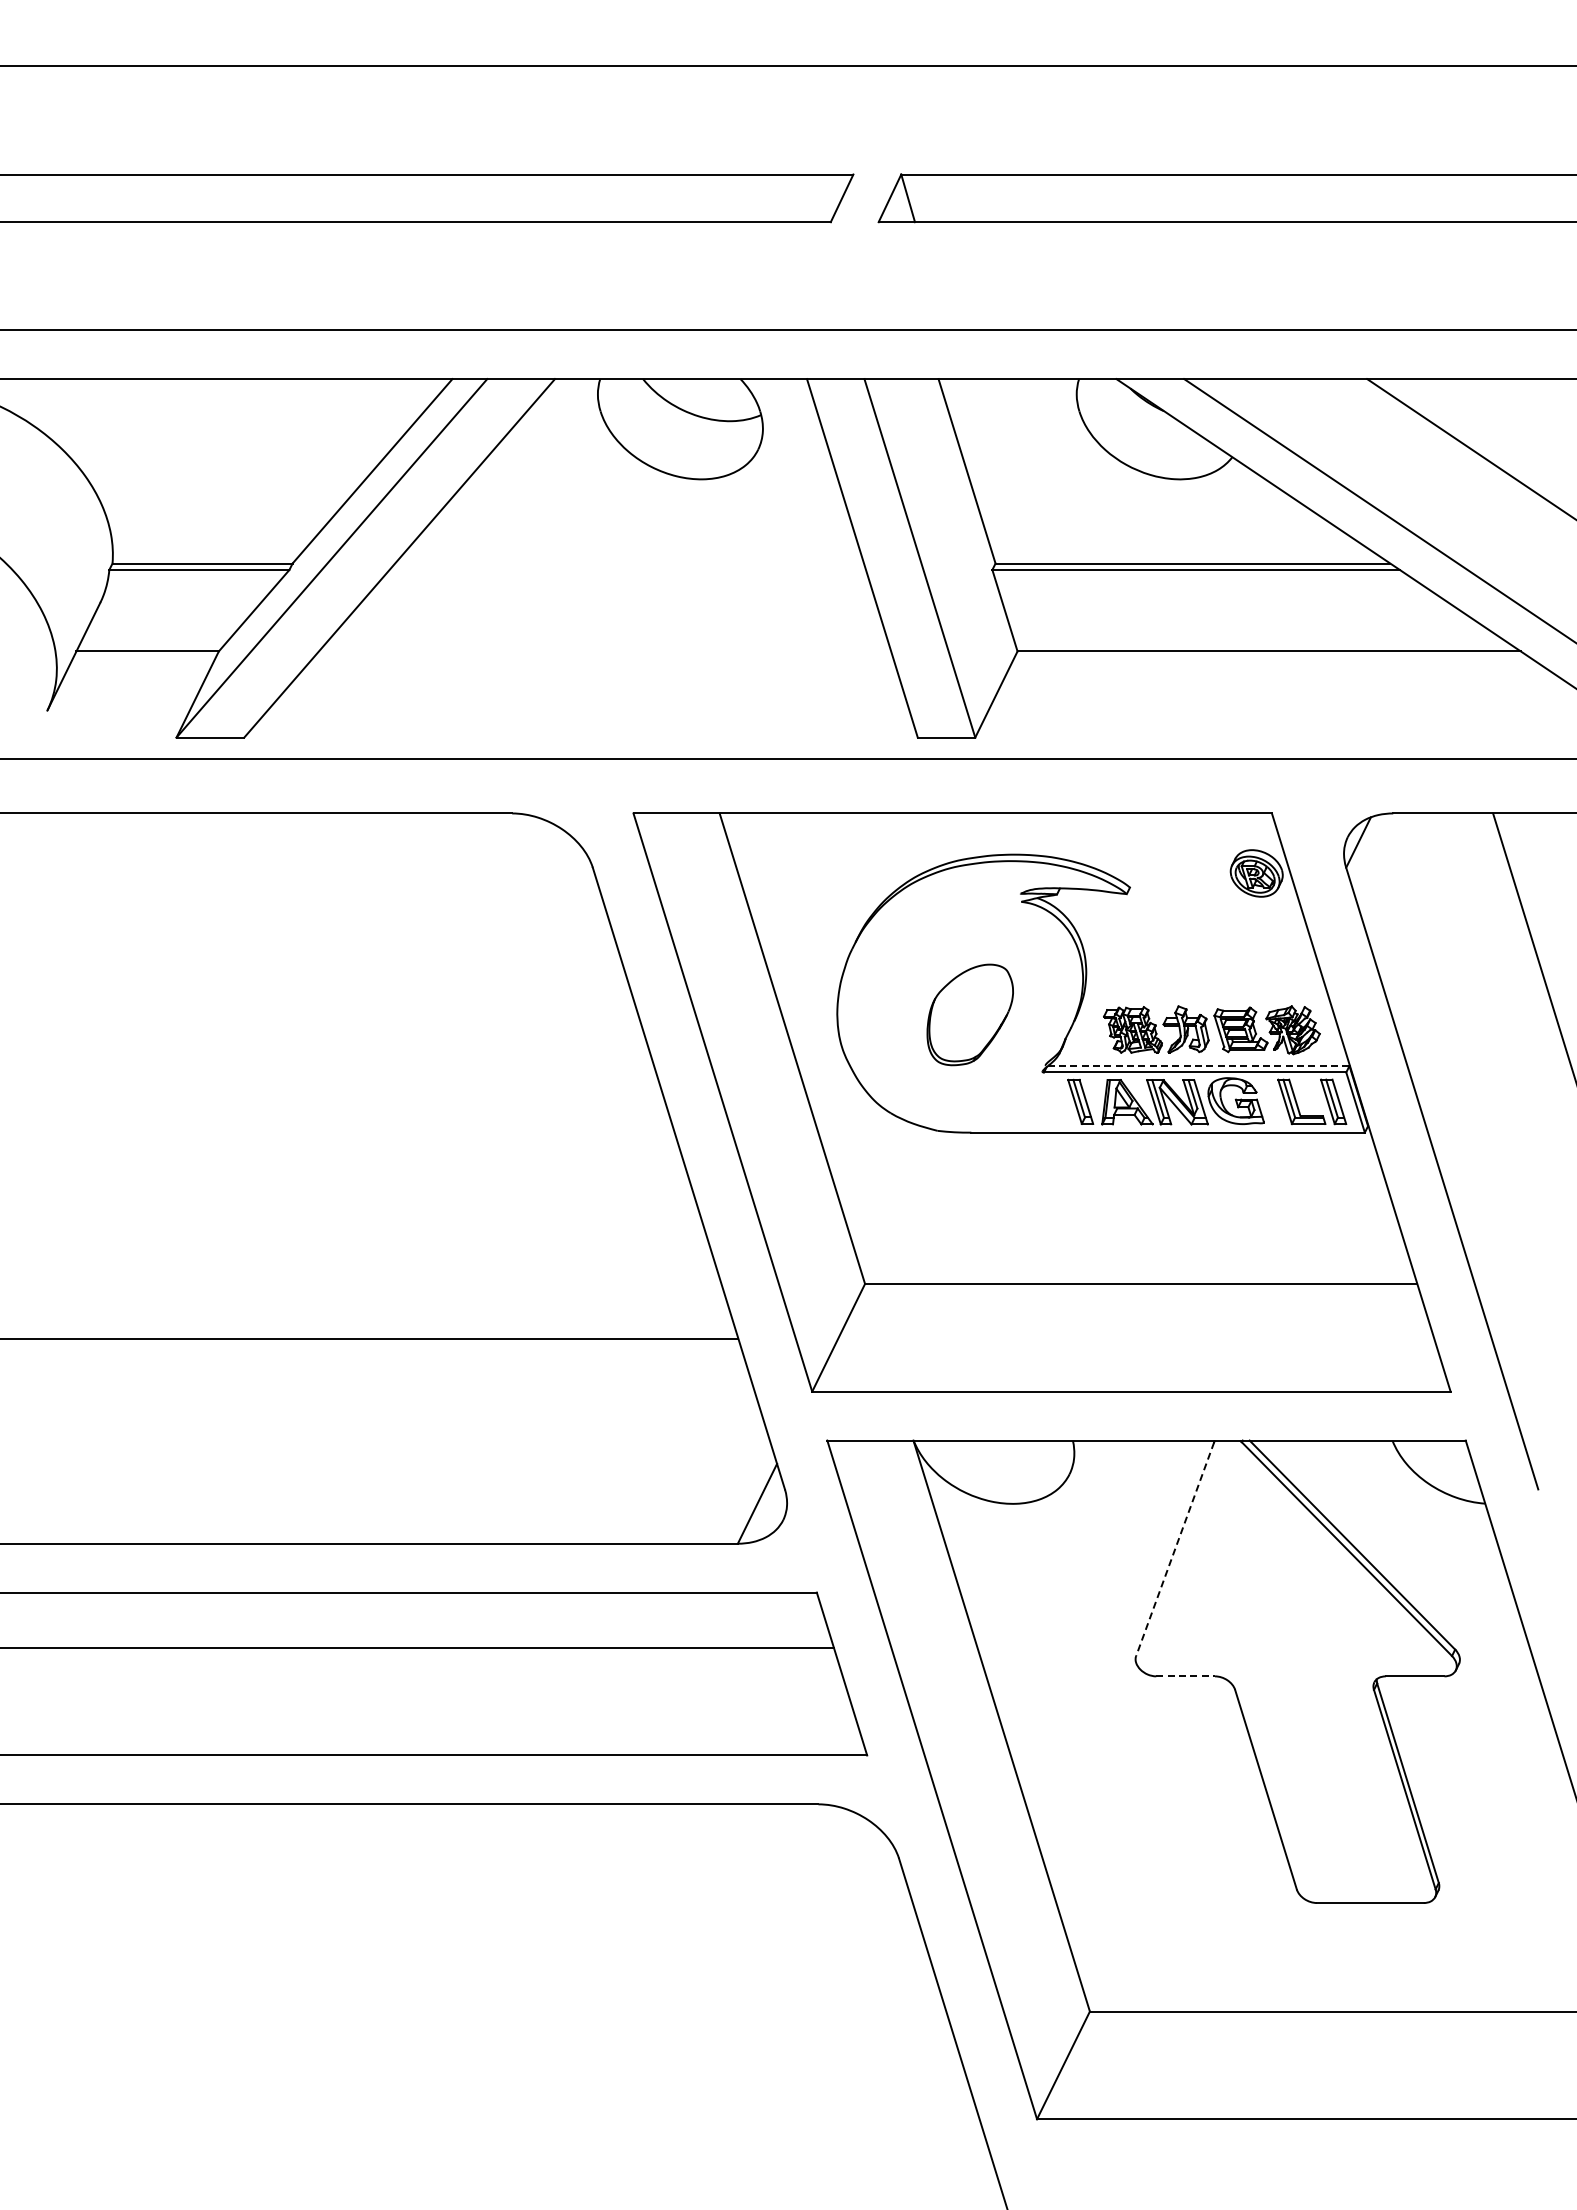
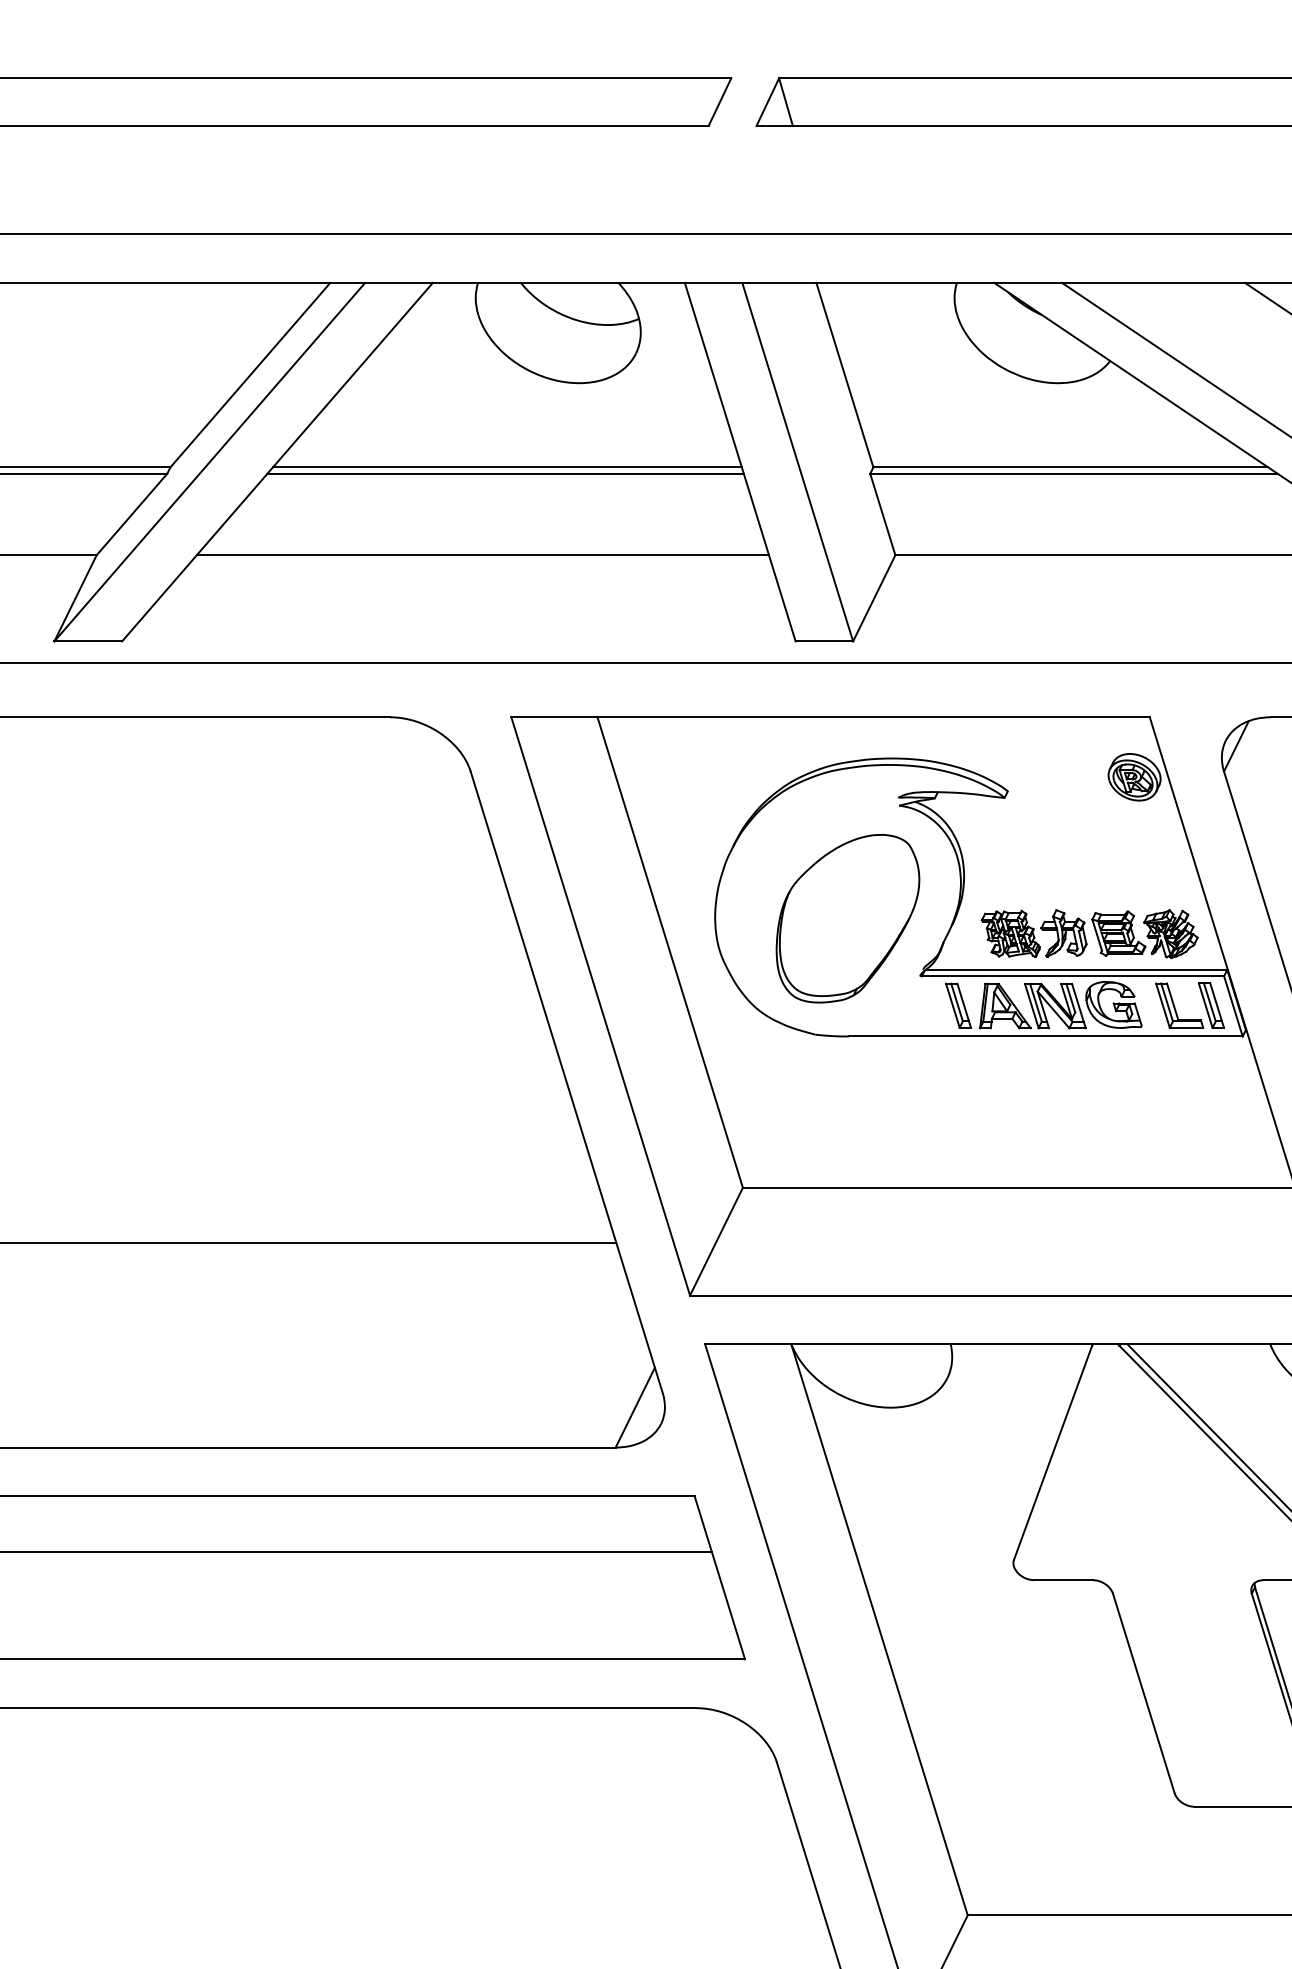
line: (629, 563) -> (507, 467), added
line: (627, 569) -> (505, 473), added
line: (604, 651) -> (482, 555), added
part: (970, 1014) -> (848, 918), size x1.67
line: (1198, 1066) -> (1076, 970), dashed -> solid
line: (1175, 1549) -> (1053, 1453), dashed -> solid
line: (1186, 1676) -> (1064, 1580), dashed -> solid

